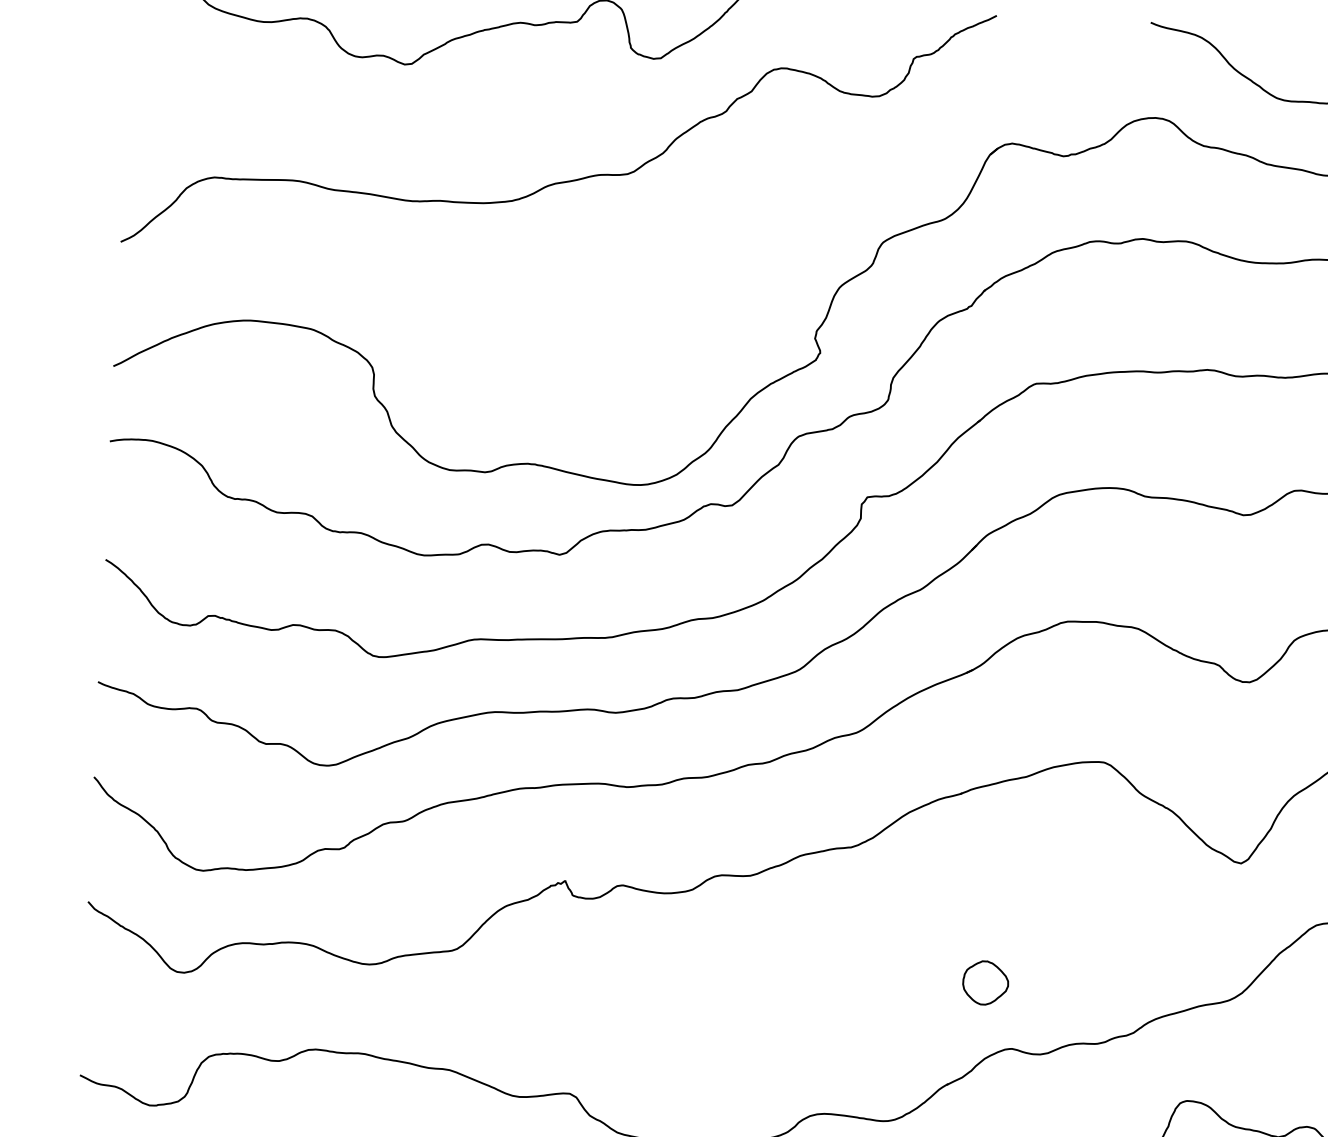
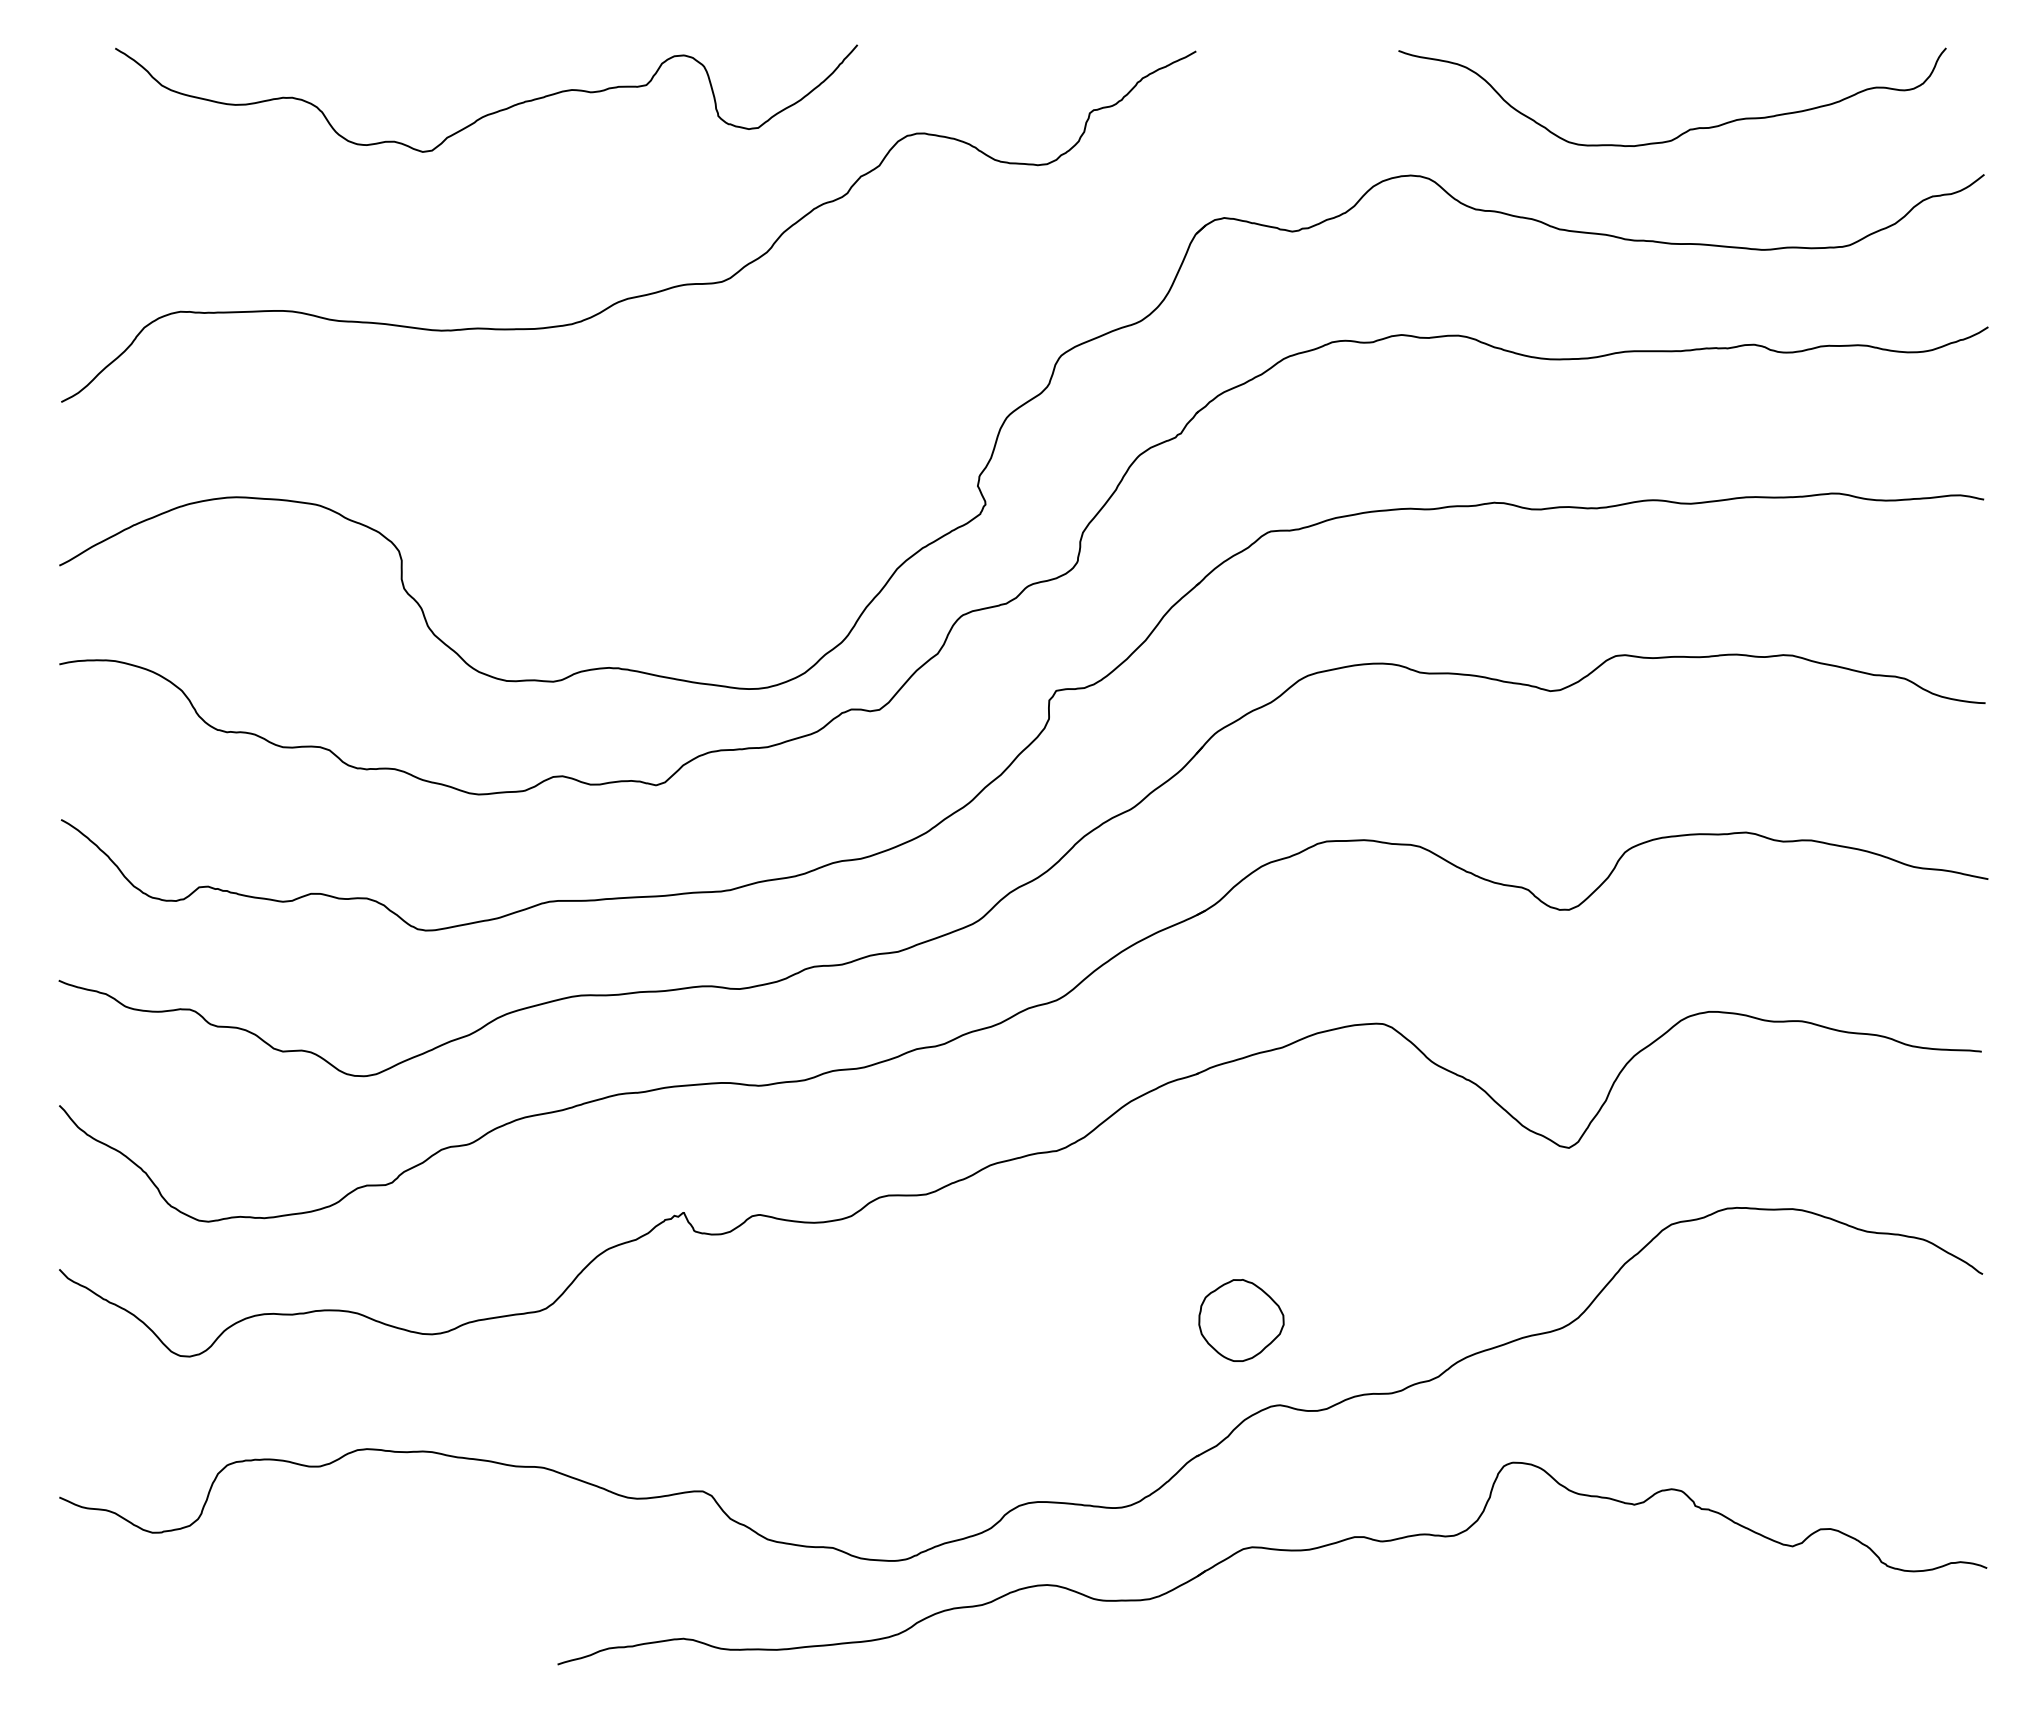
part: (985, 983) -> (1241, 1320), size x1.43

